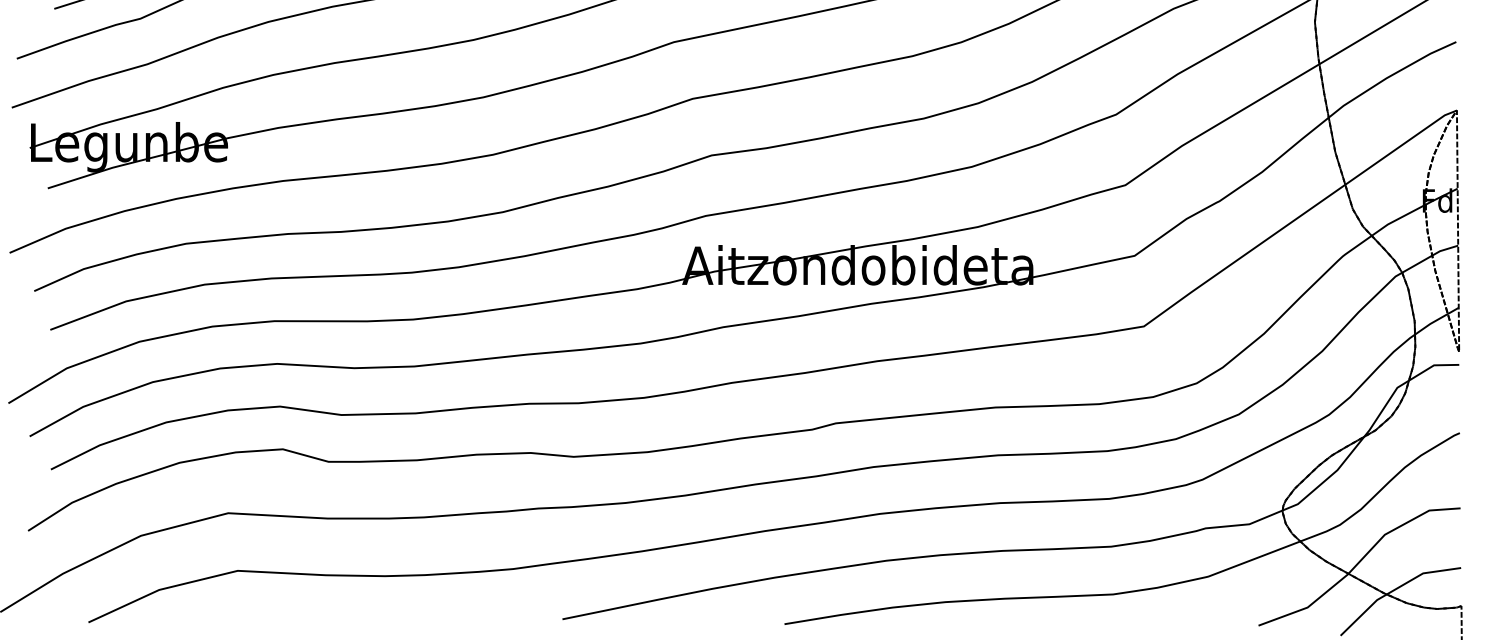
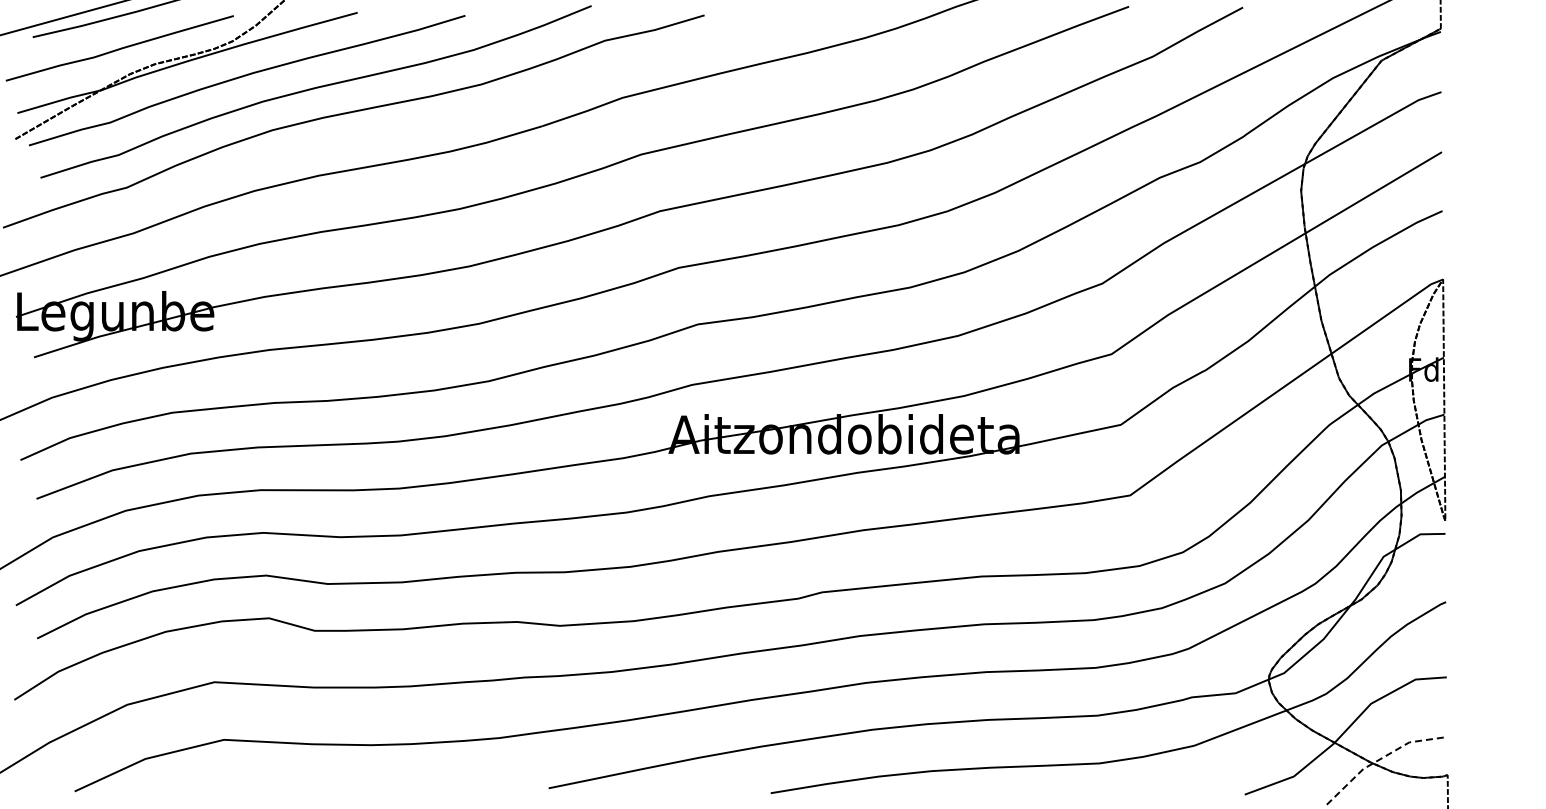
line: (1395, 589) -> (1381, 758), solid -> dashed

